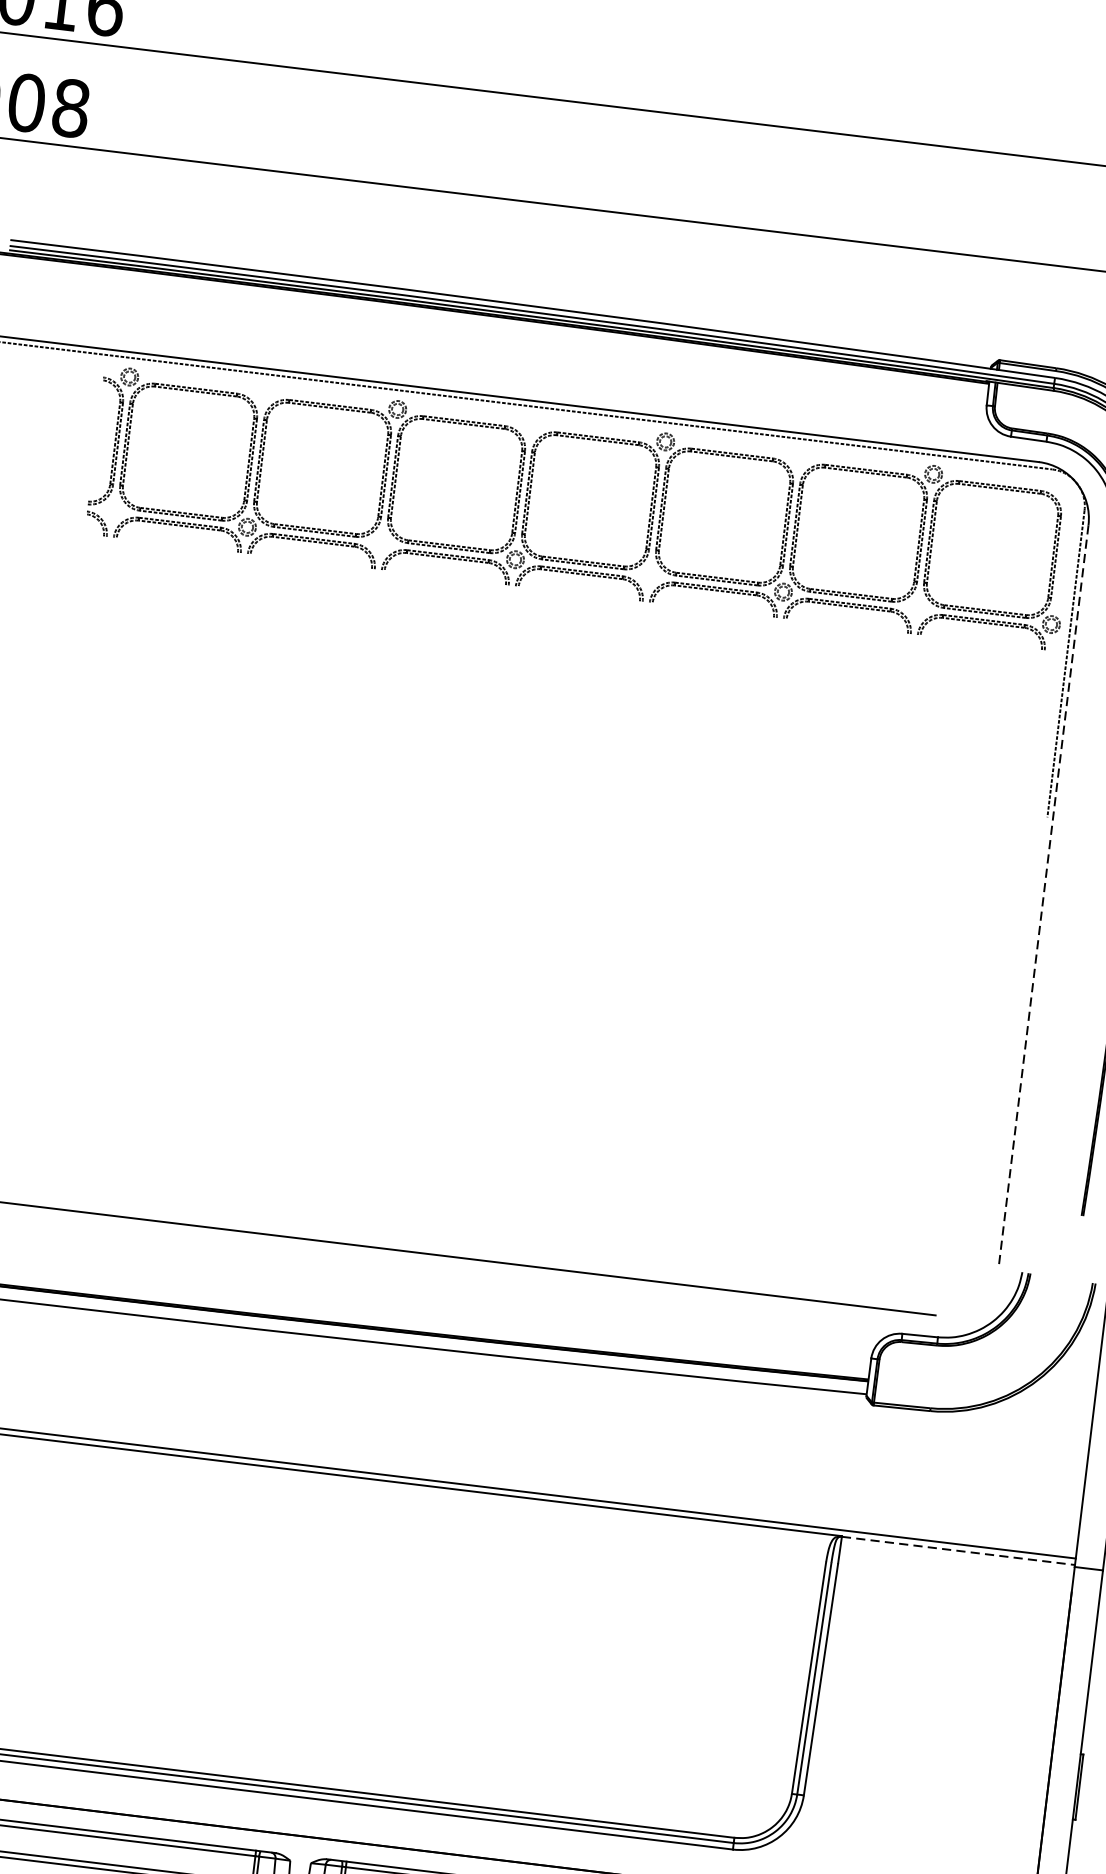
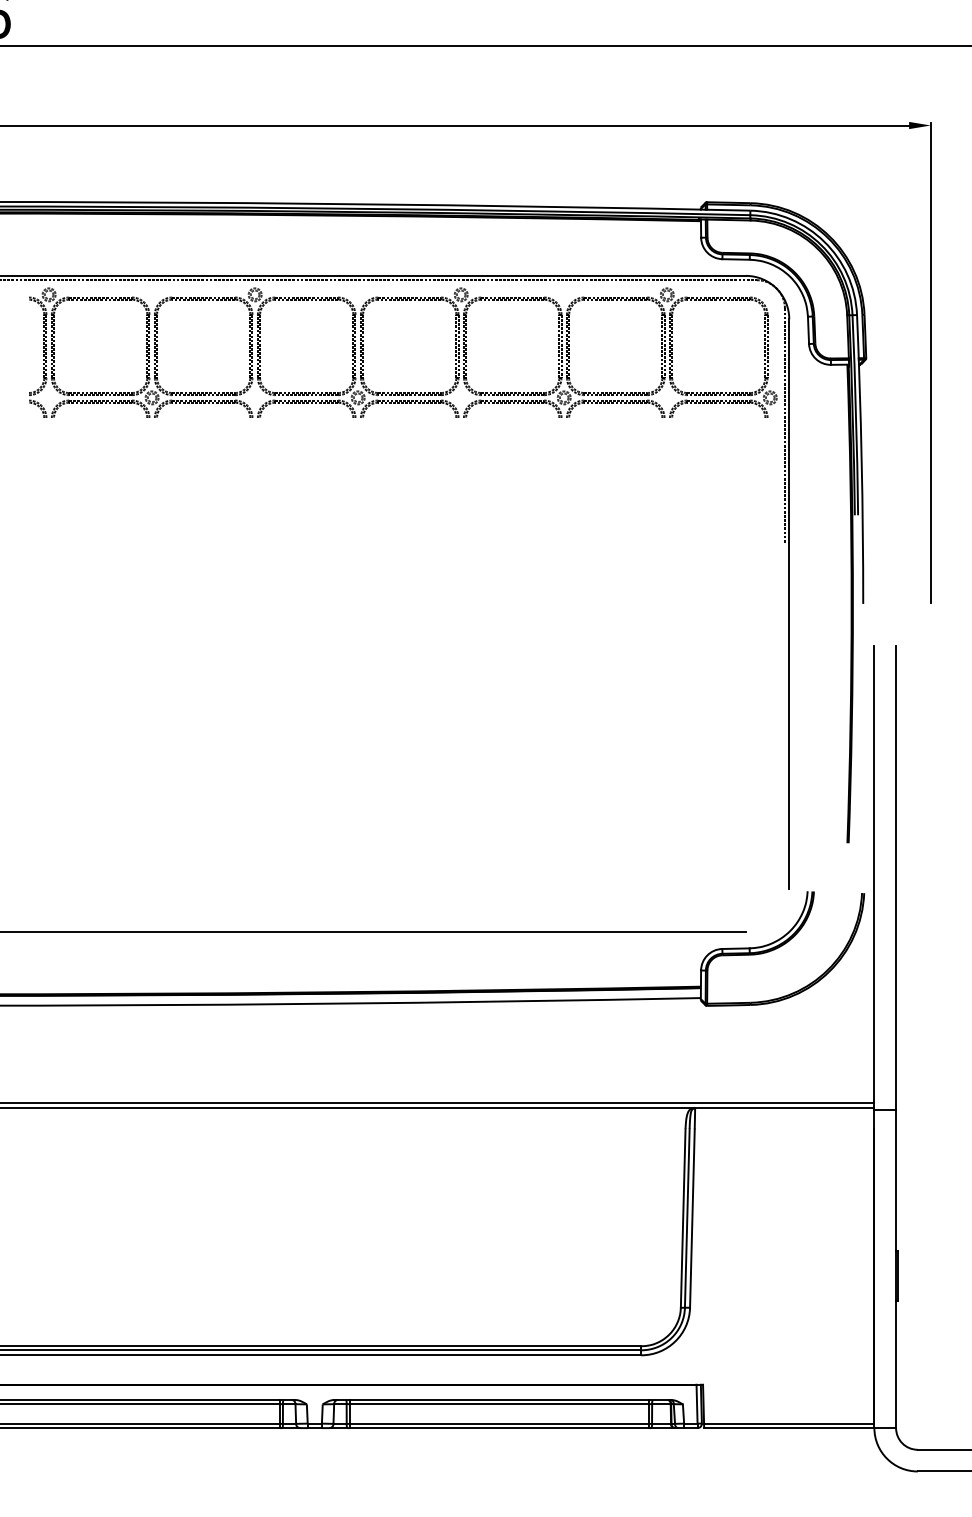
line: (1044, 895) -> (789, 603), dashed -> solid
line: (958, 1551) -> (784, 1108), dashed -> solid

